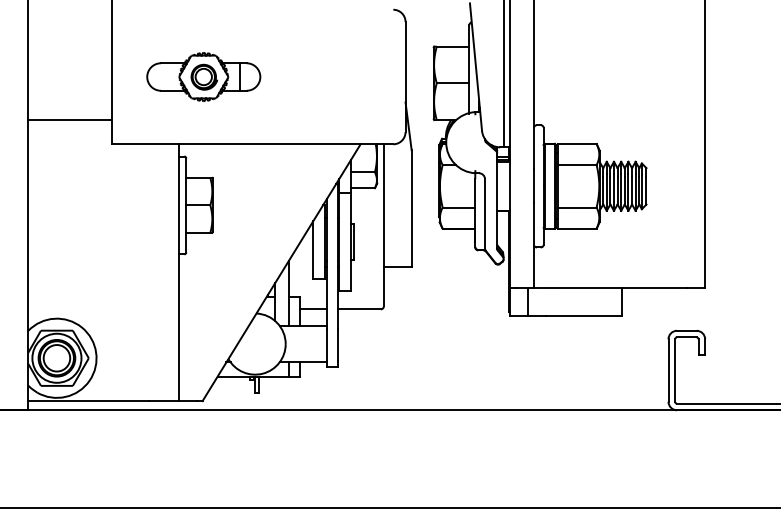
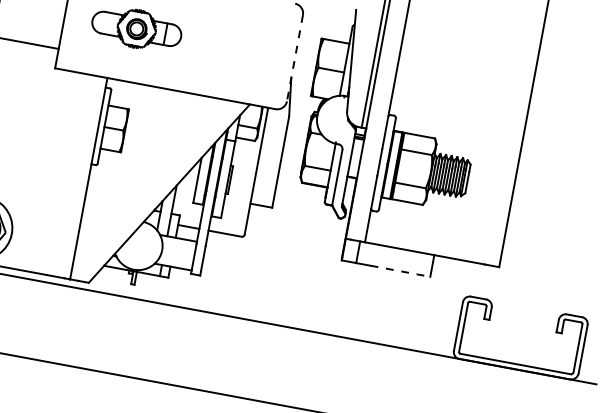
line: (405, 77) -> (294, 58), solid -> dashed
line: (584, 315) -> (400, 271), solid -> dashed

